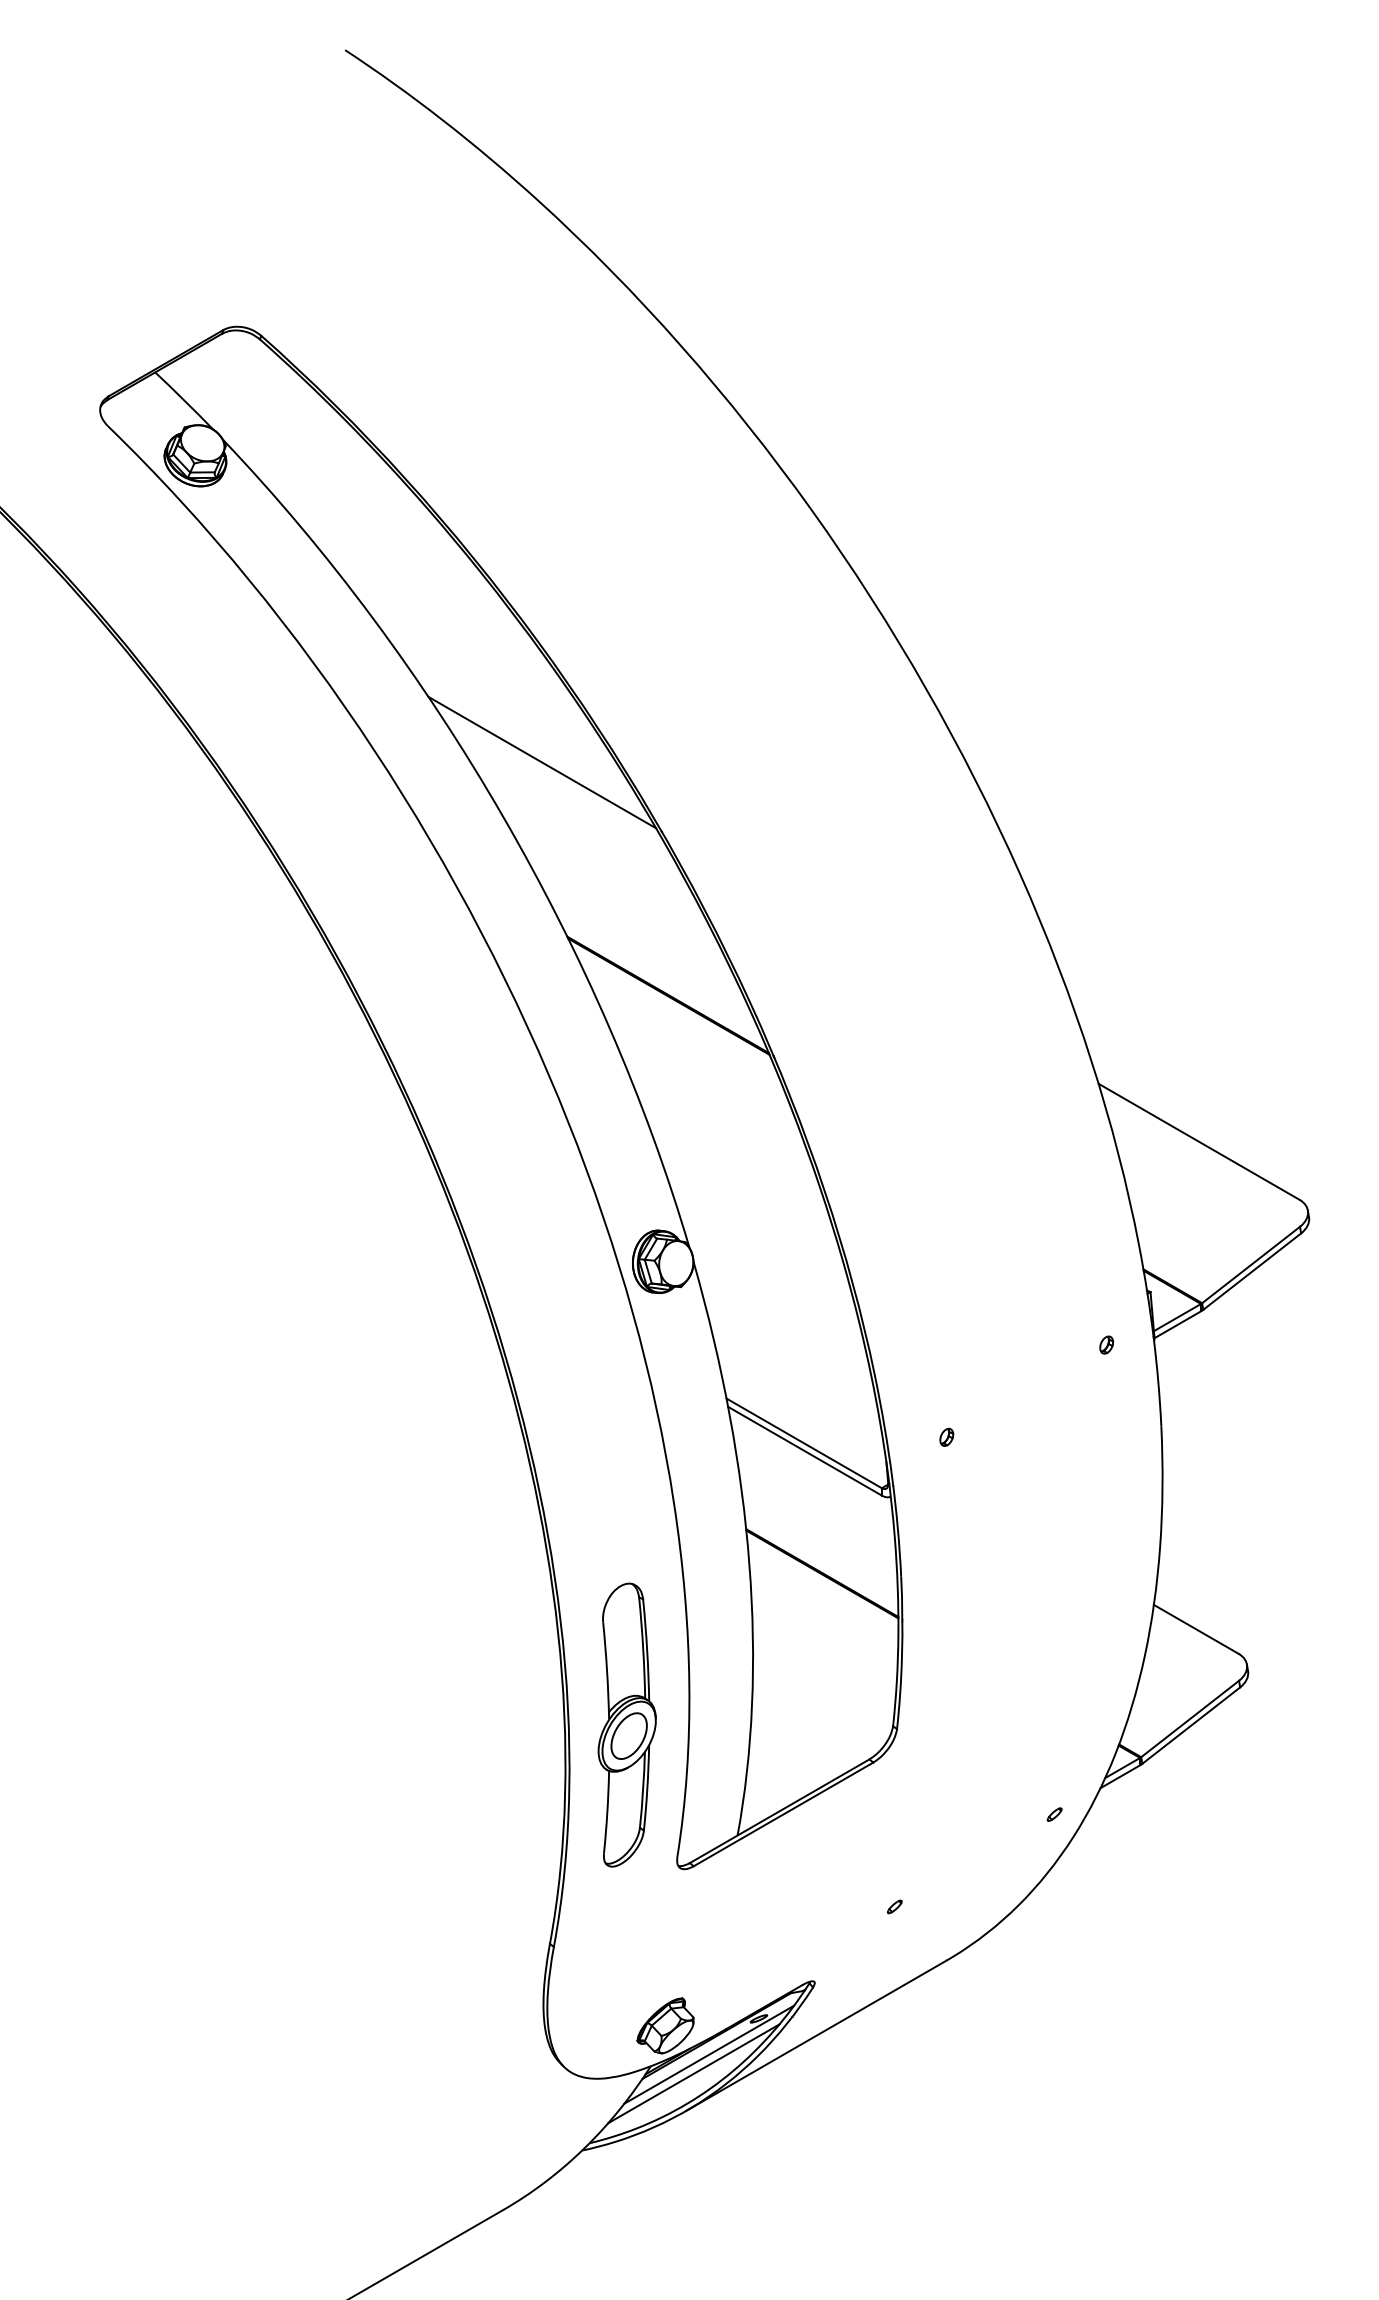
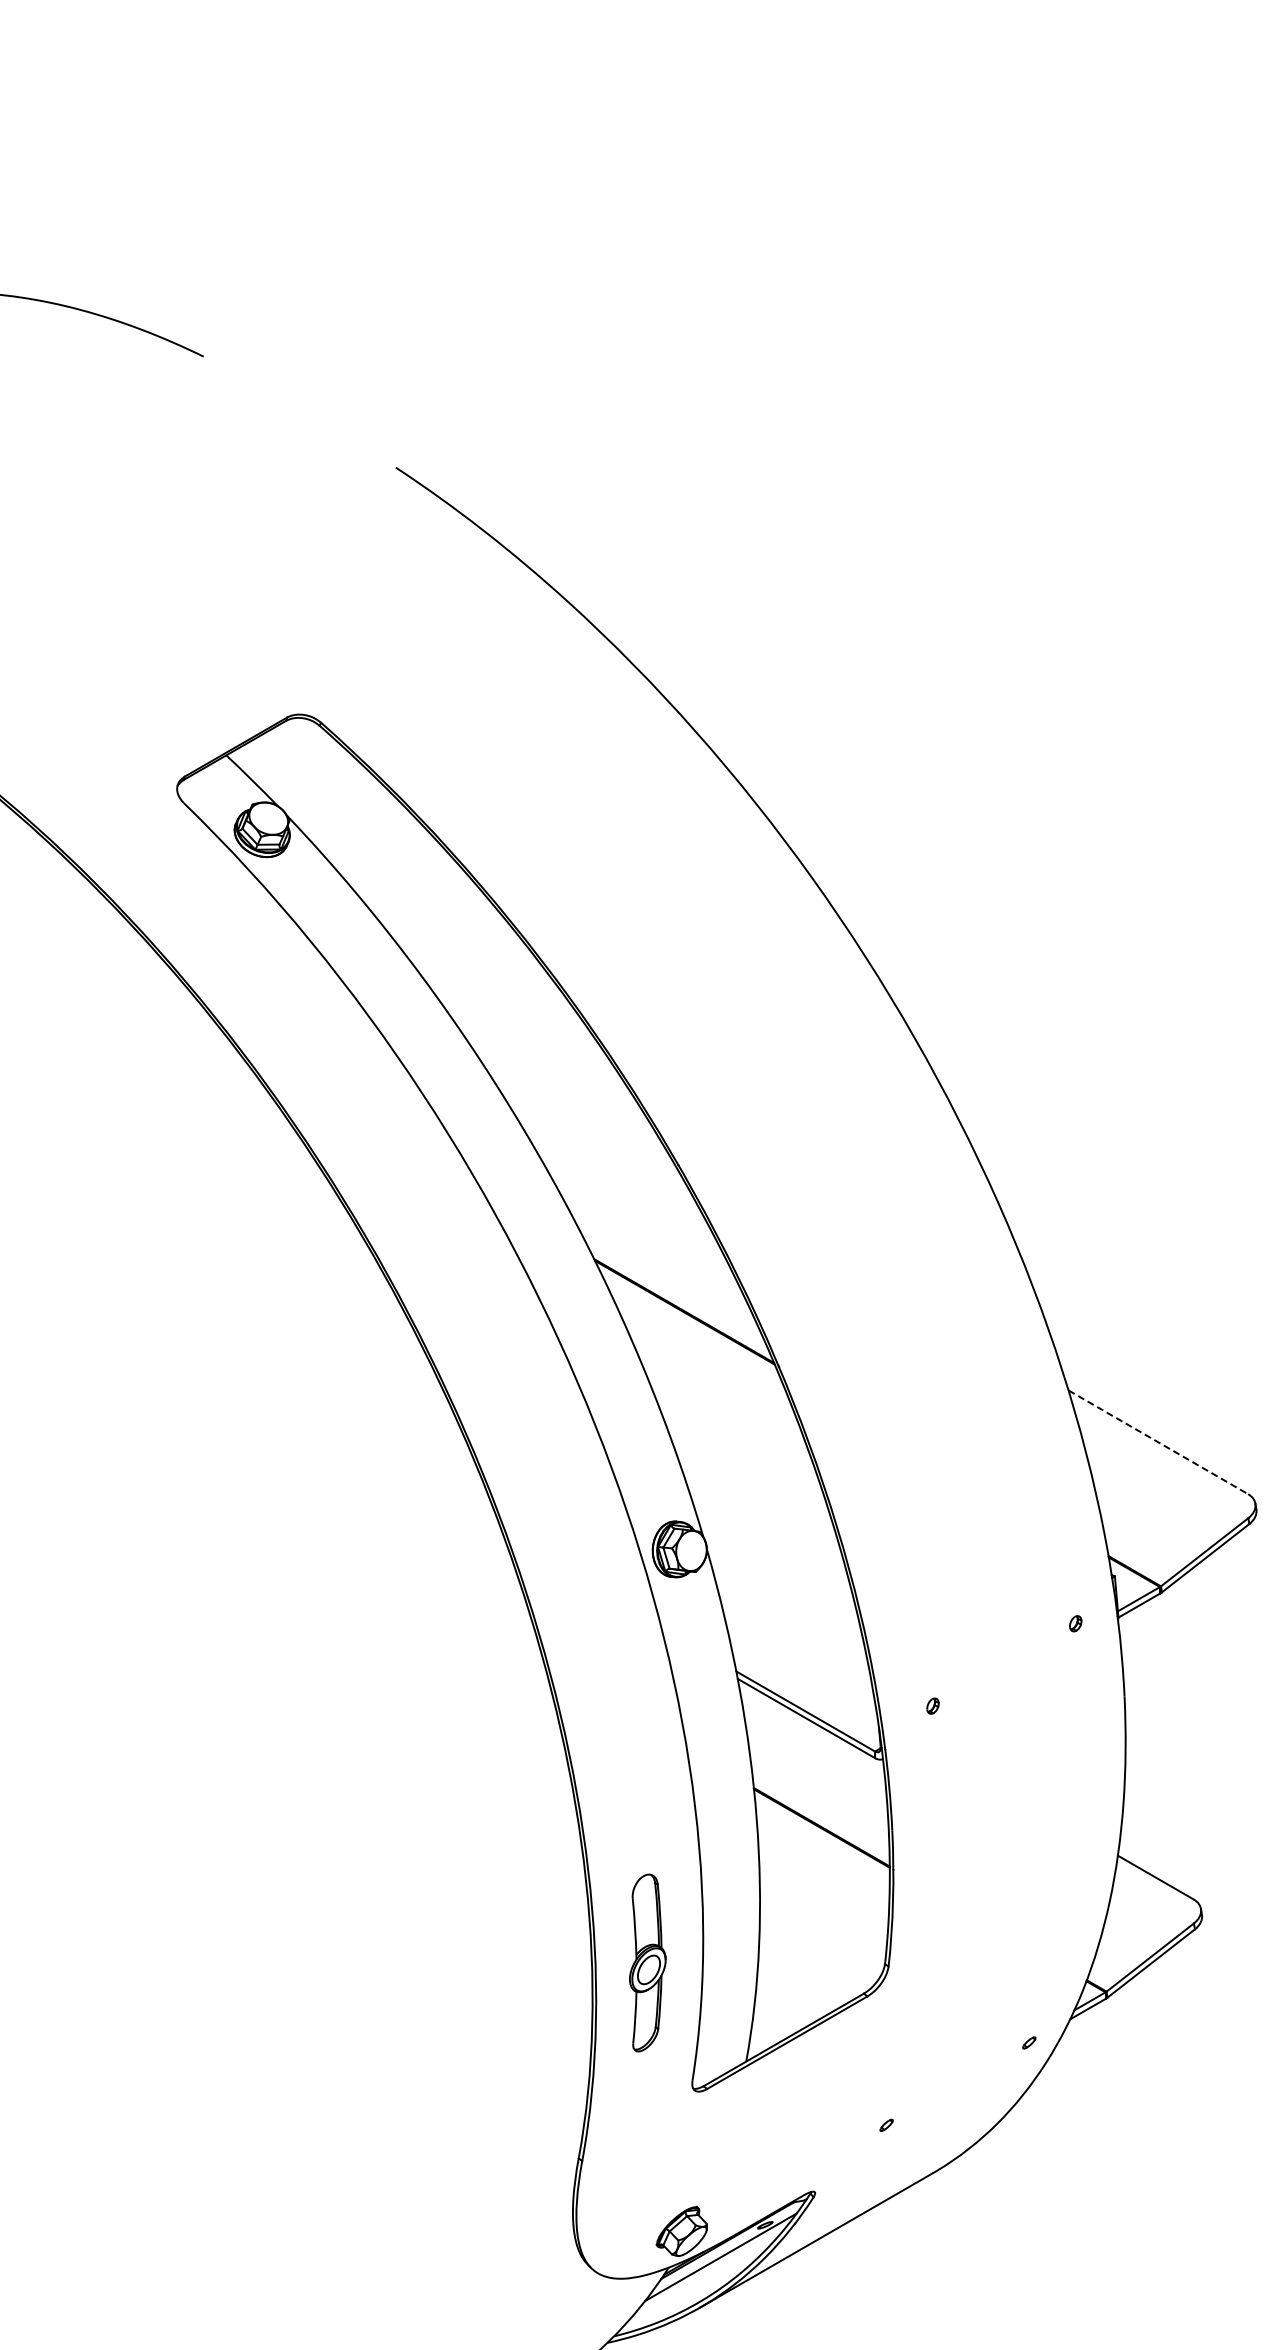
line: (541, 762) -> (571, 1103), removed
line: (1199, 1142) -> (1158, 1442), solid -> dashed
part: (626, 1724) -> (647, 1962), size x0.7
line: (693, 2073) -> (706, 2274), removed

